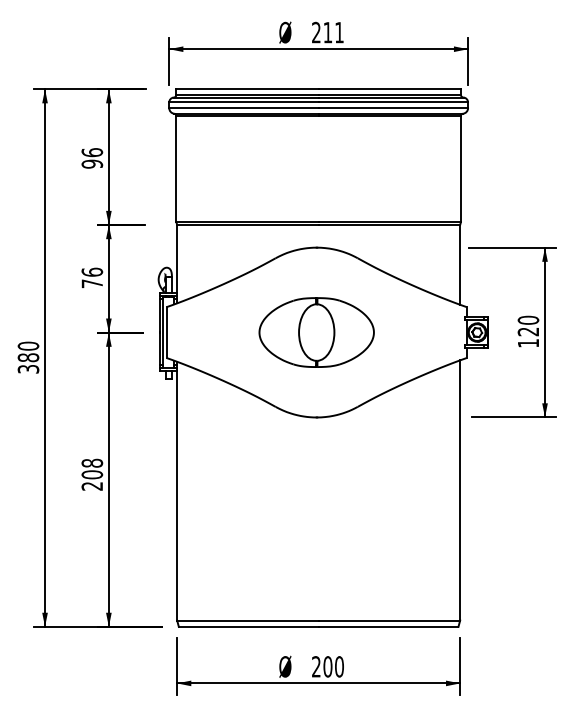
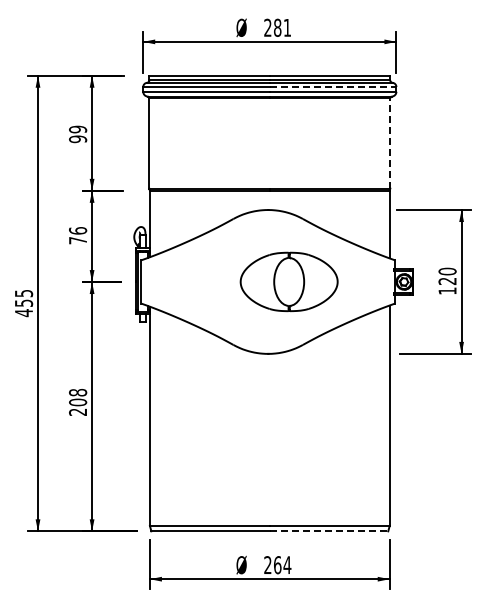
text: (327, 32) -> (277, 27), 211 -> 281
line: (393, 103) -> (333, 87), solid -> dashed
text: (92, 152) -> (78, 129), 96 -> 99
line: (461, 169) -> (390, 143), solid -> dashed
part: (315, 332) -> (288, 281), moved
text: (27, 358) -> (23, 303), 380 -> 455
line: (389, 627) -> (329, 531), solid -> dashed
text: (333, 667) -> (282, 565), 200 -> 264

